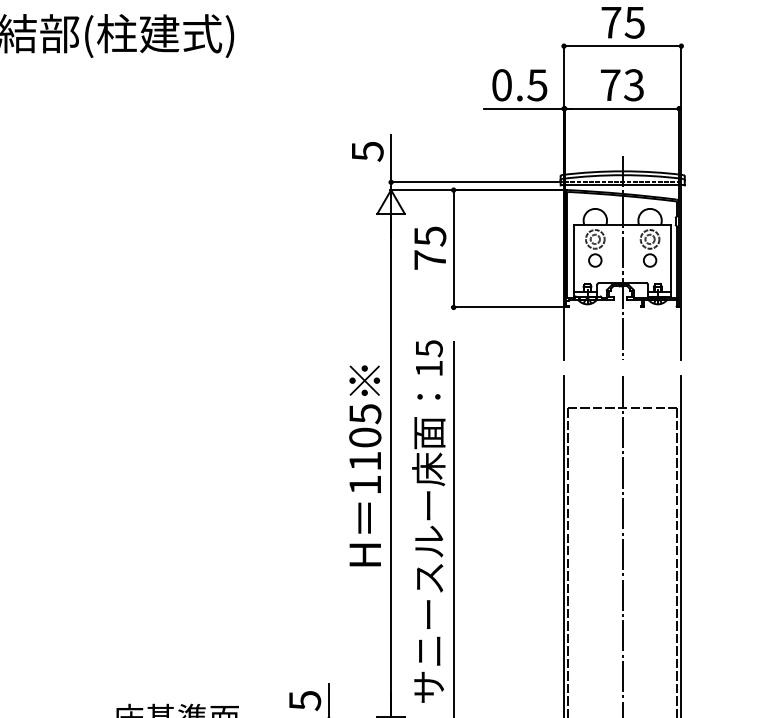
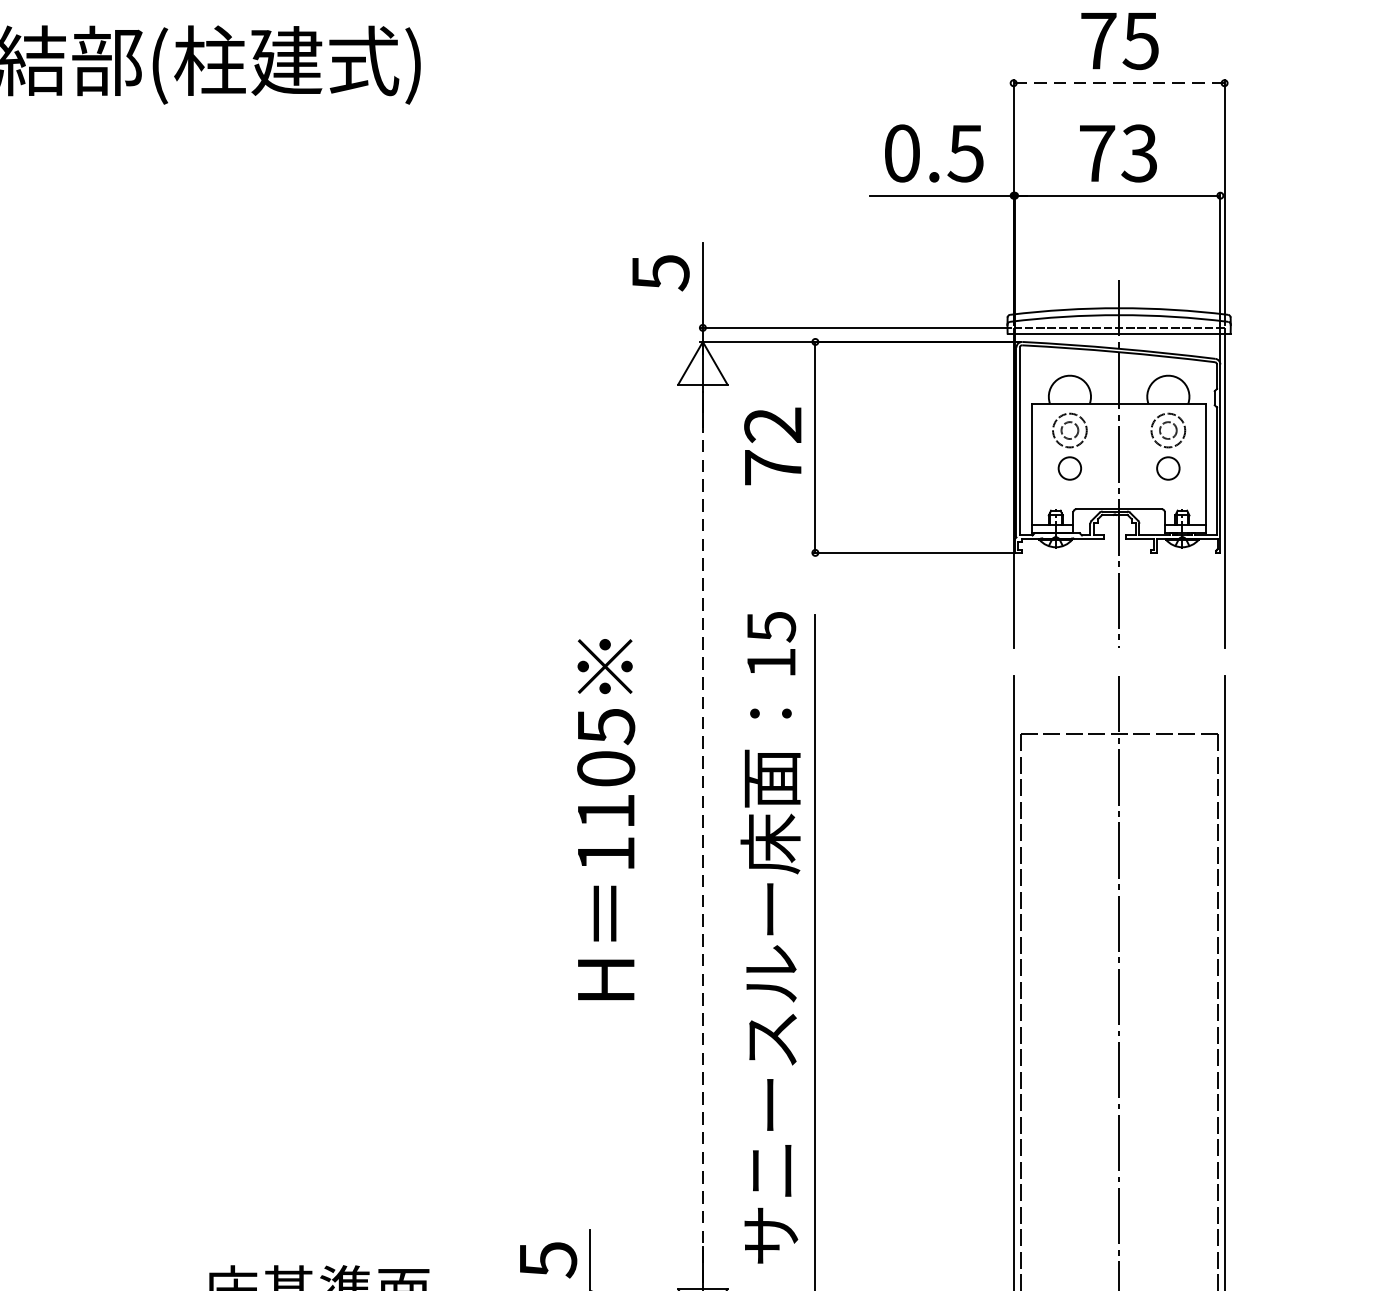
line: (622, 46) -> (1118, 83), solid -> dashed
text: (430, 236) -> (773, 425), 75 -> 72
text: (365, 465) -> (606, 818), moved
line: (391, 465) -> (703, 836), solid -> dashed

